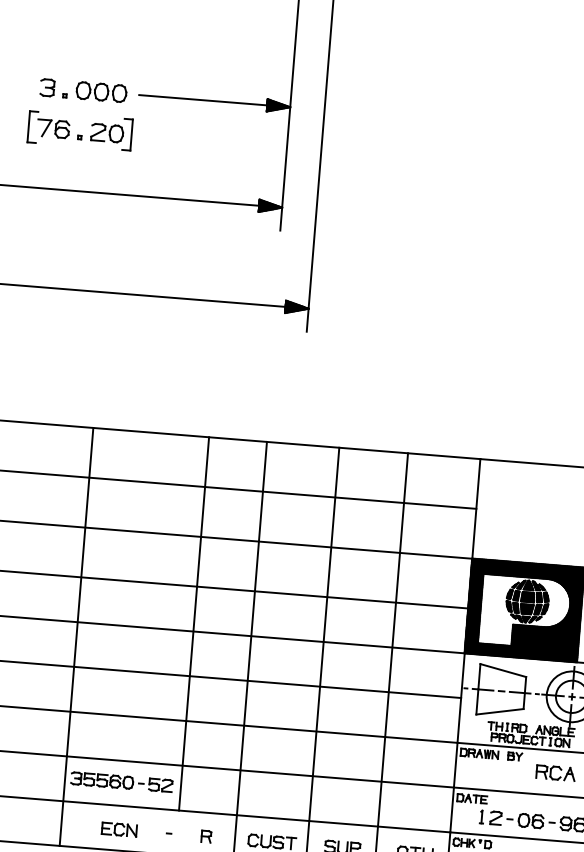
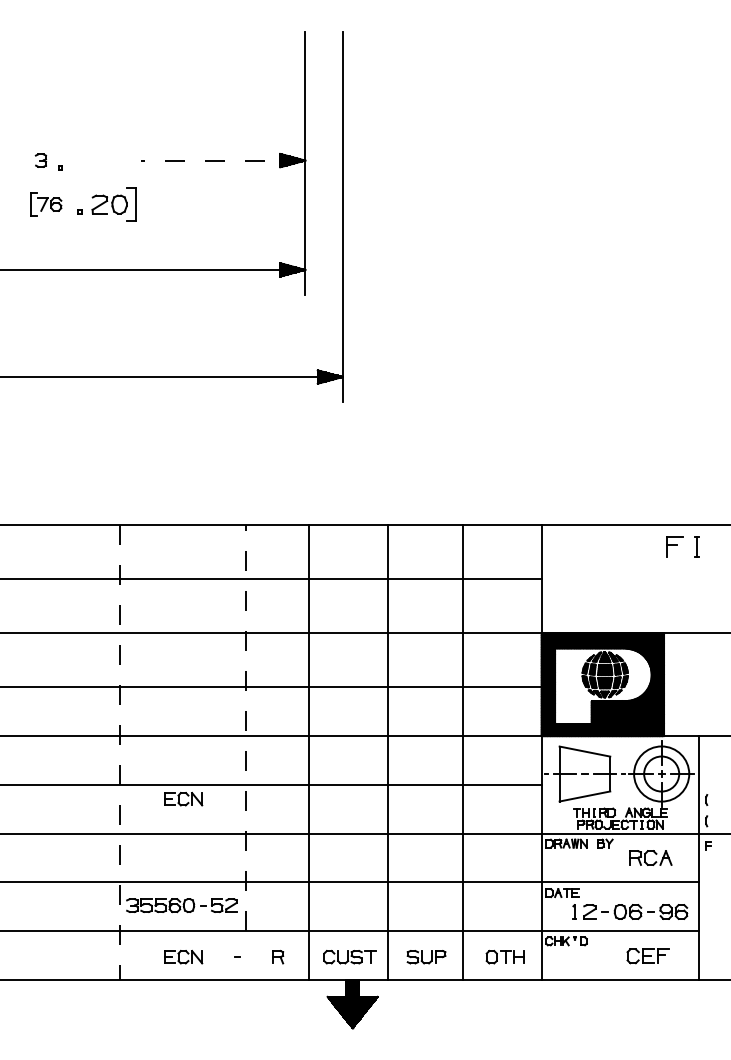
part: (47, 87) -> (40, 160), size x0.7
part: (101, 91) -> (99, 160), removed
line: (214, 101) -> (222, 160), solid -> dashed
part: (48, 128) -> (45, 204), size x0.7
line: (194, 623) -> (246, 727), solid -> dashed
line: (76, 637) -> (120, 752), solid -> dashed
part: (131, 684) -> (183, 799), added

